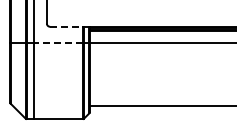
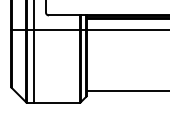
line: (66, 26) -> (64, 15), dashed -> solid
line: (58, 42) -> (56, 30), dashed -> solid

